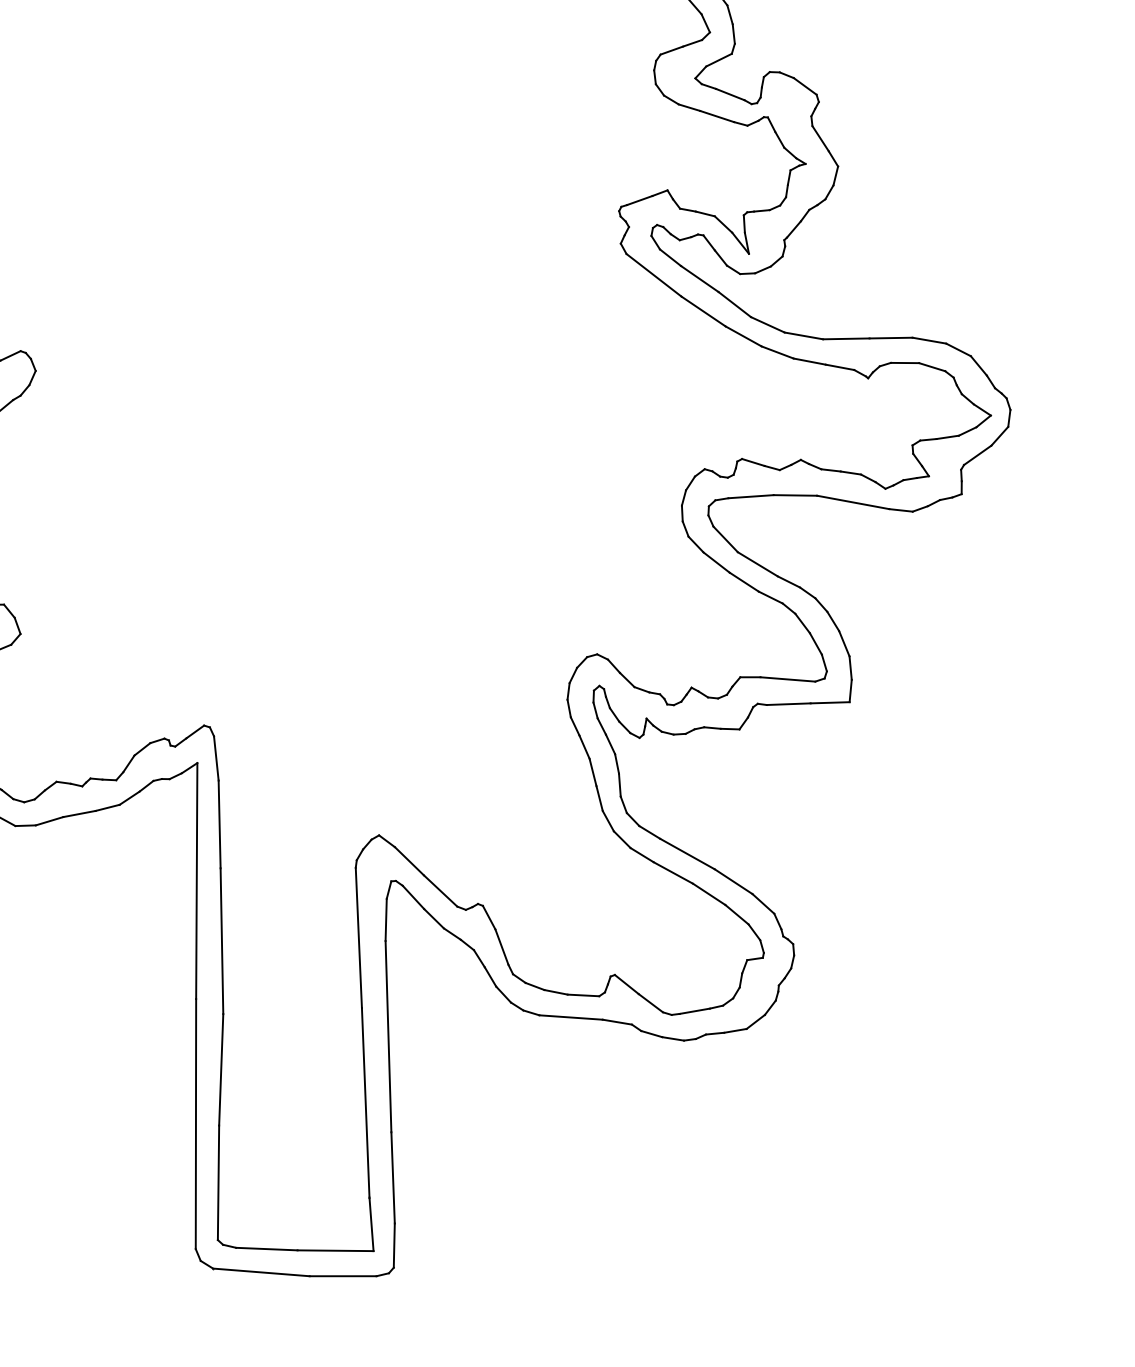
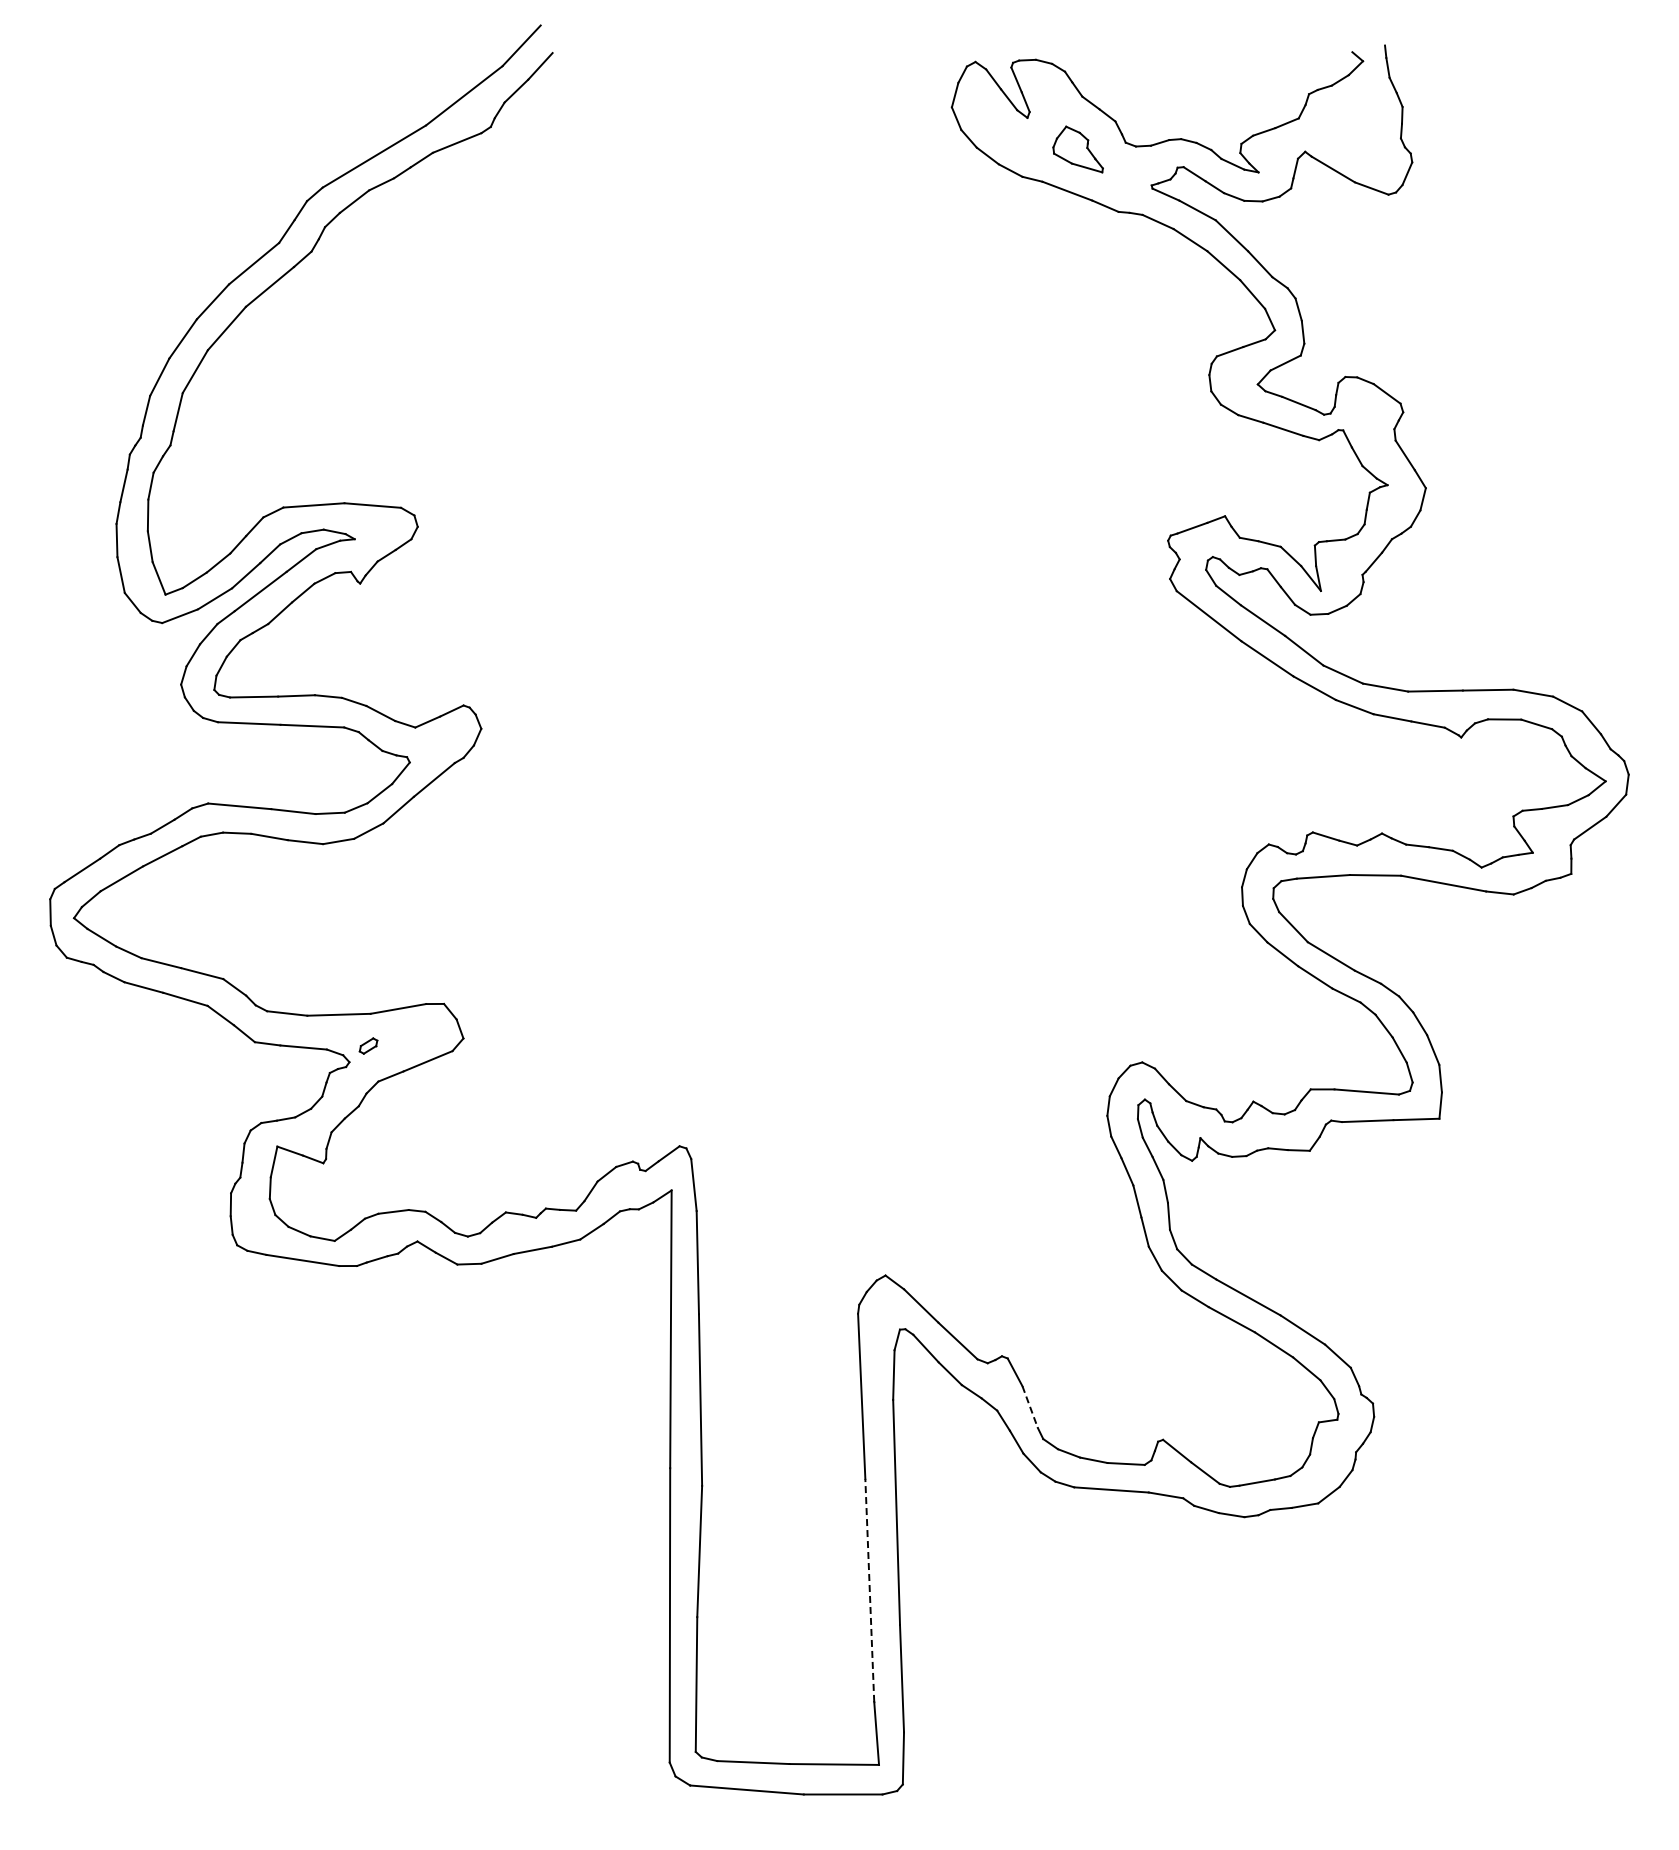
line: (502, 947) -> (1030, 1407), solid -> dashed
line: (365, 1102) -> (869, 1590), solid -> dashed

